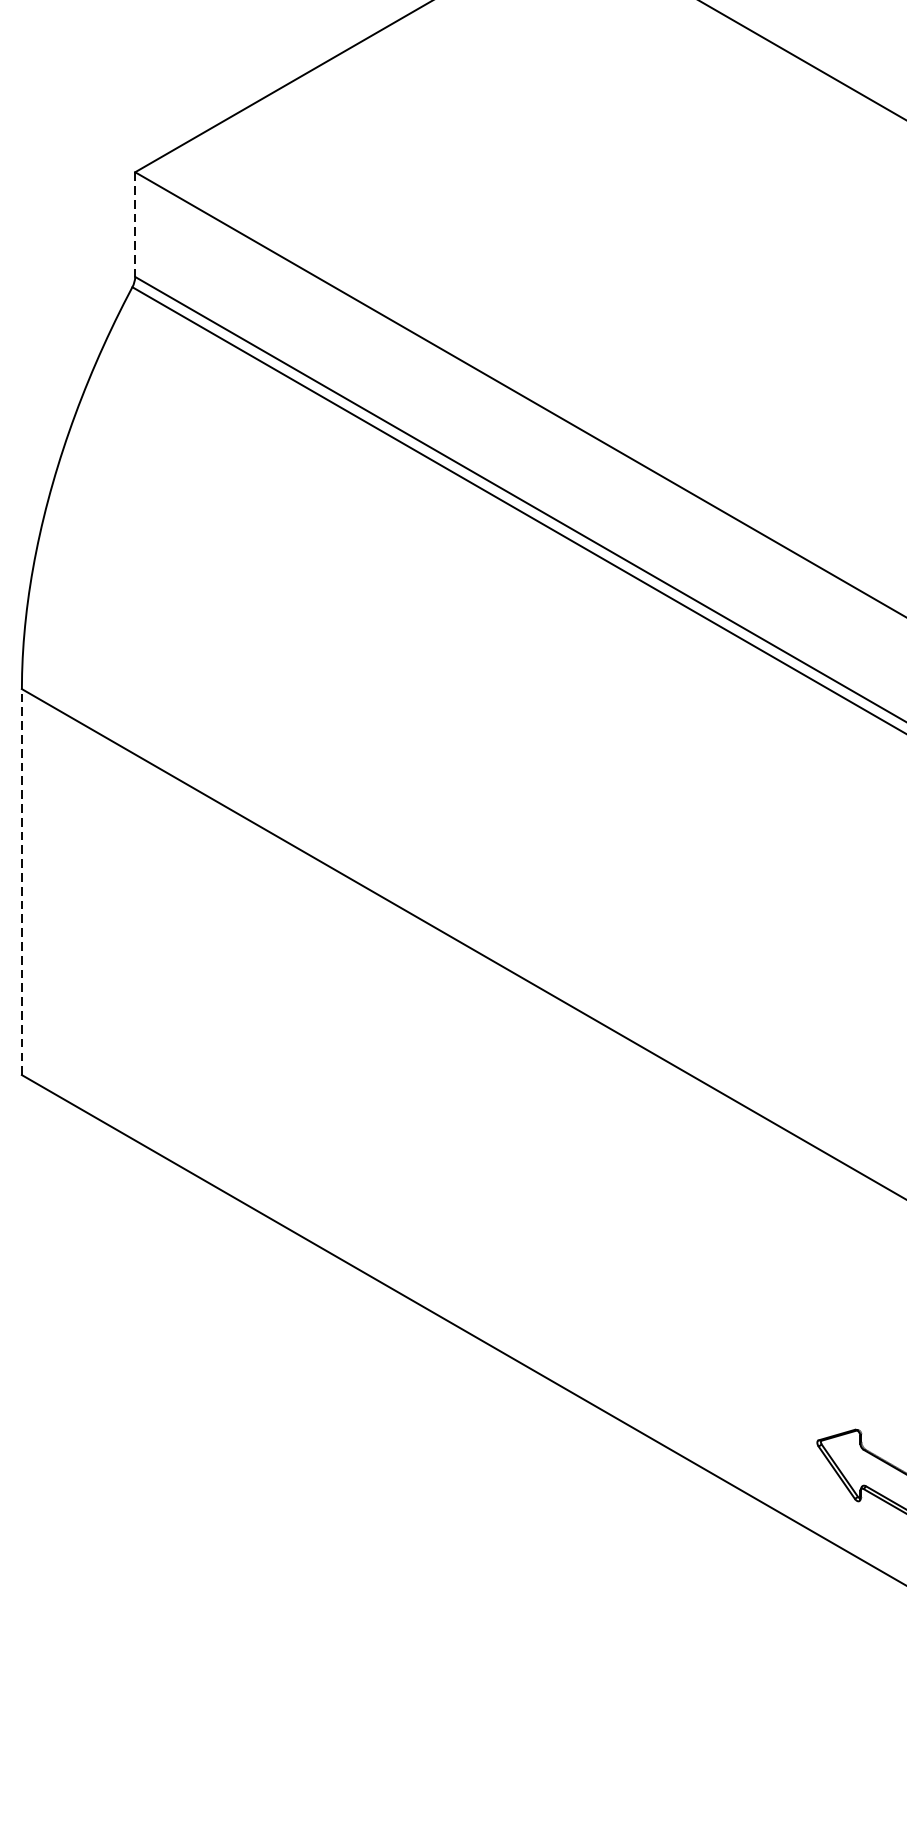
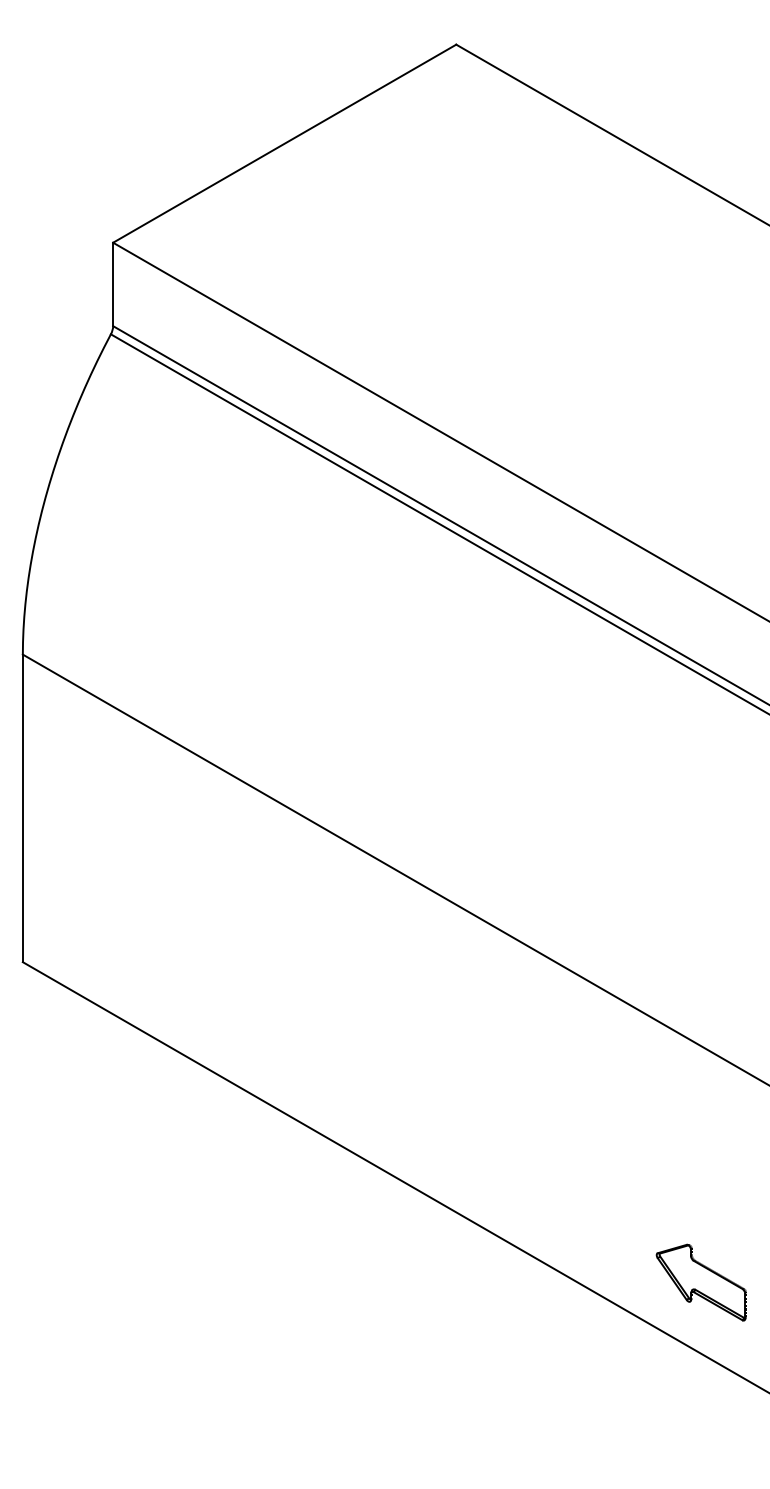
line: (135, 224) -> (113, 284), dashed -> solid
line: (21, 882) -> (22, 808), dashed -> solid

